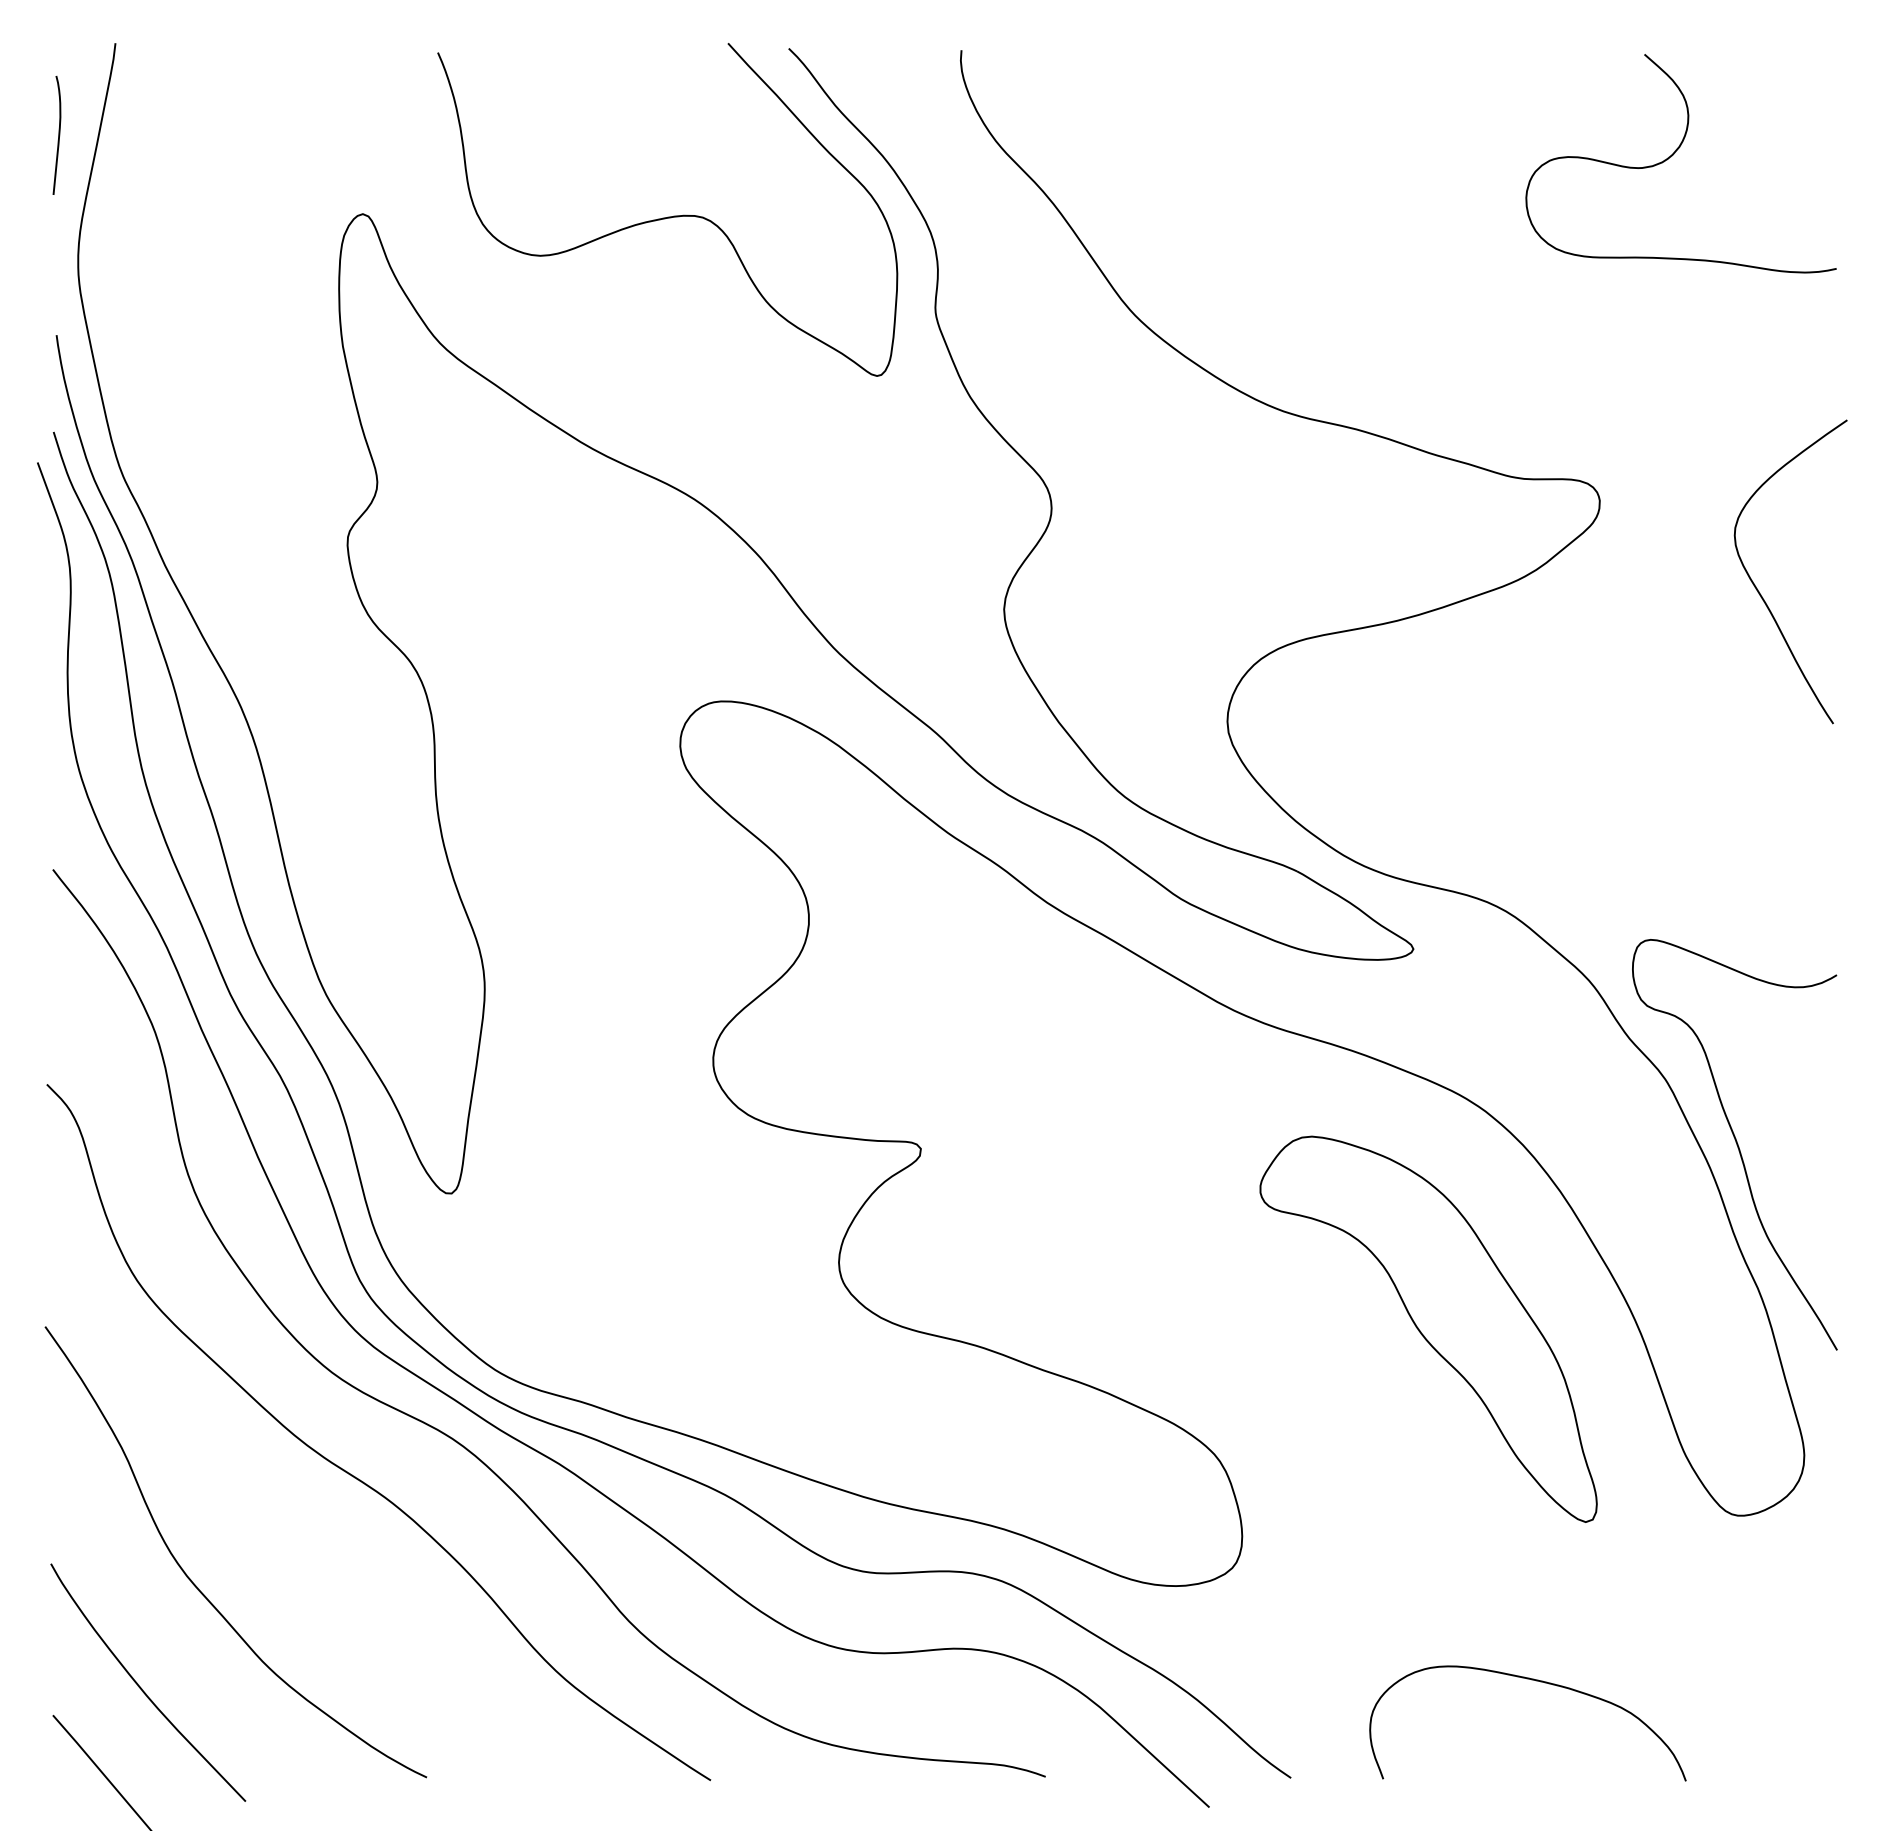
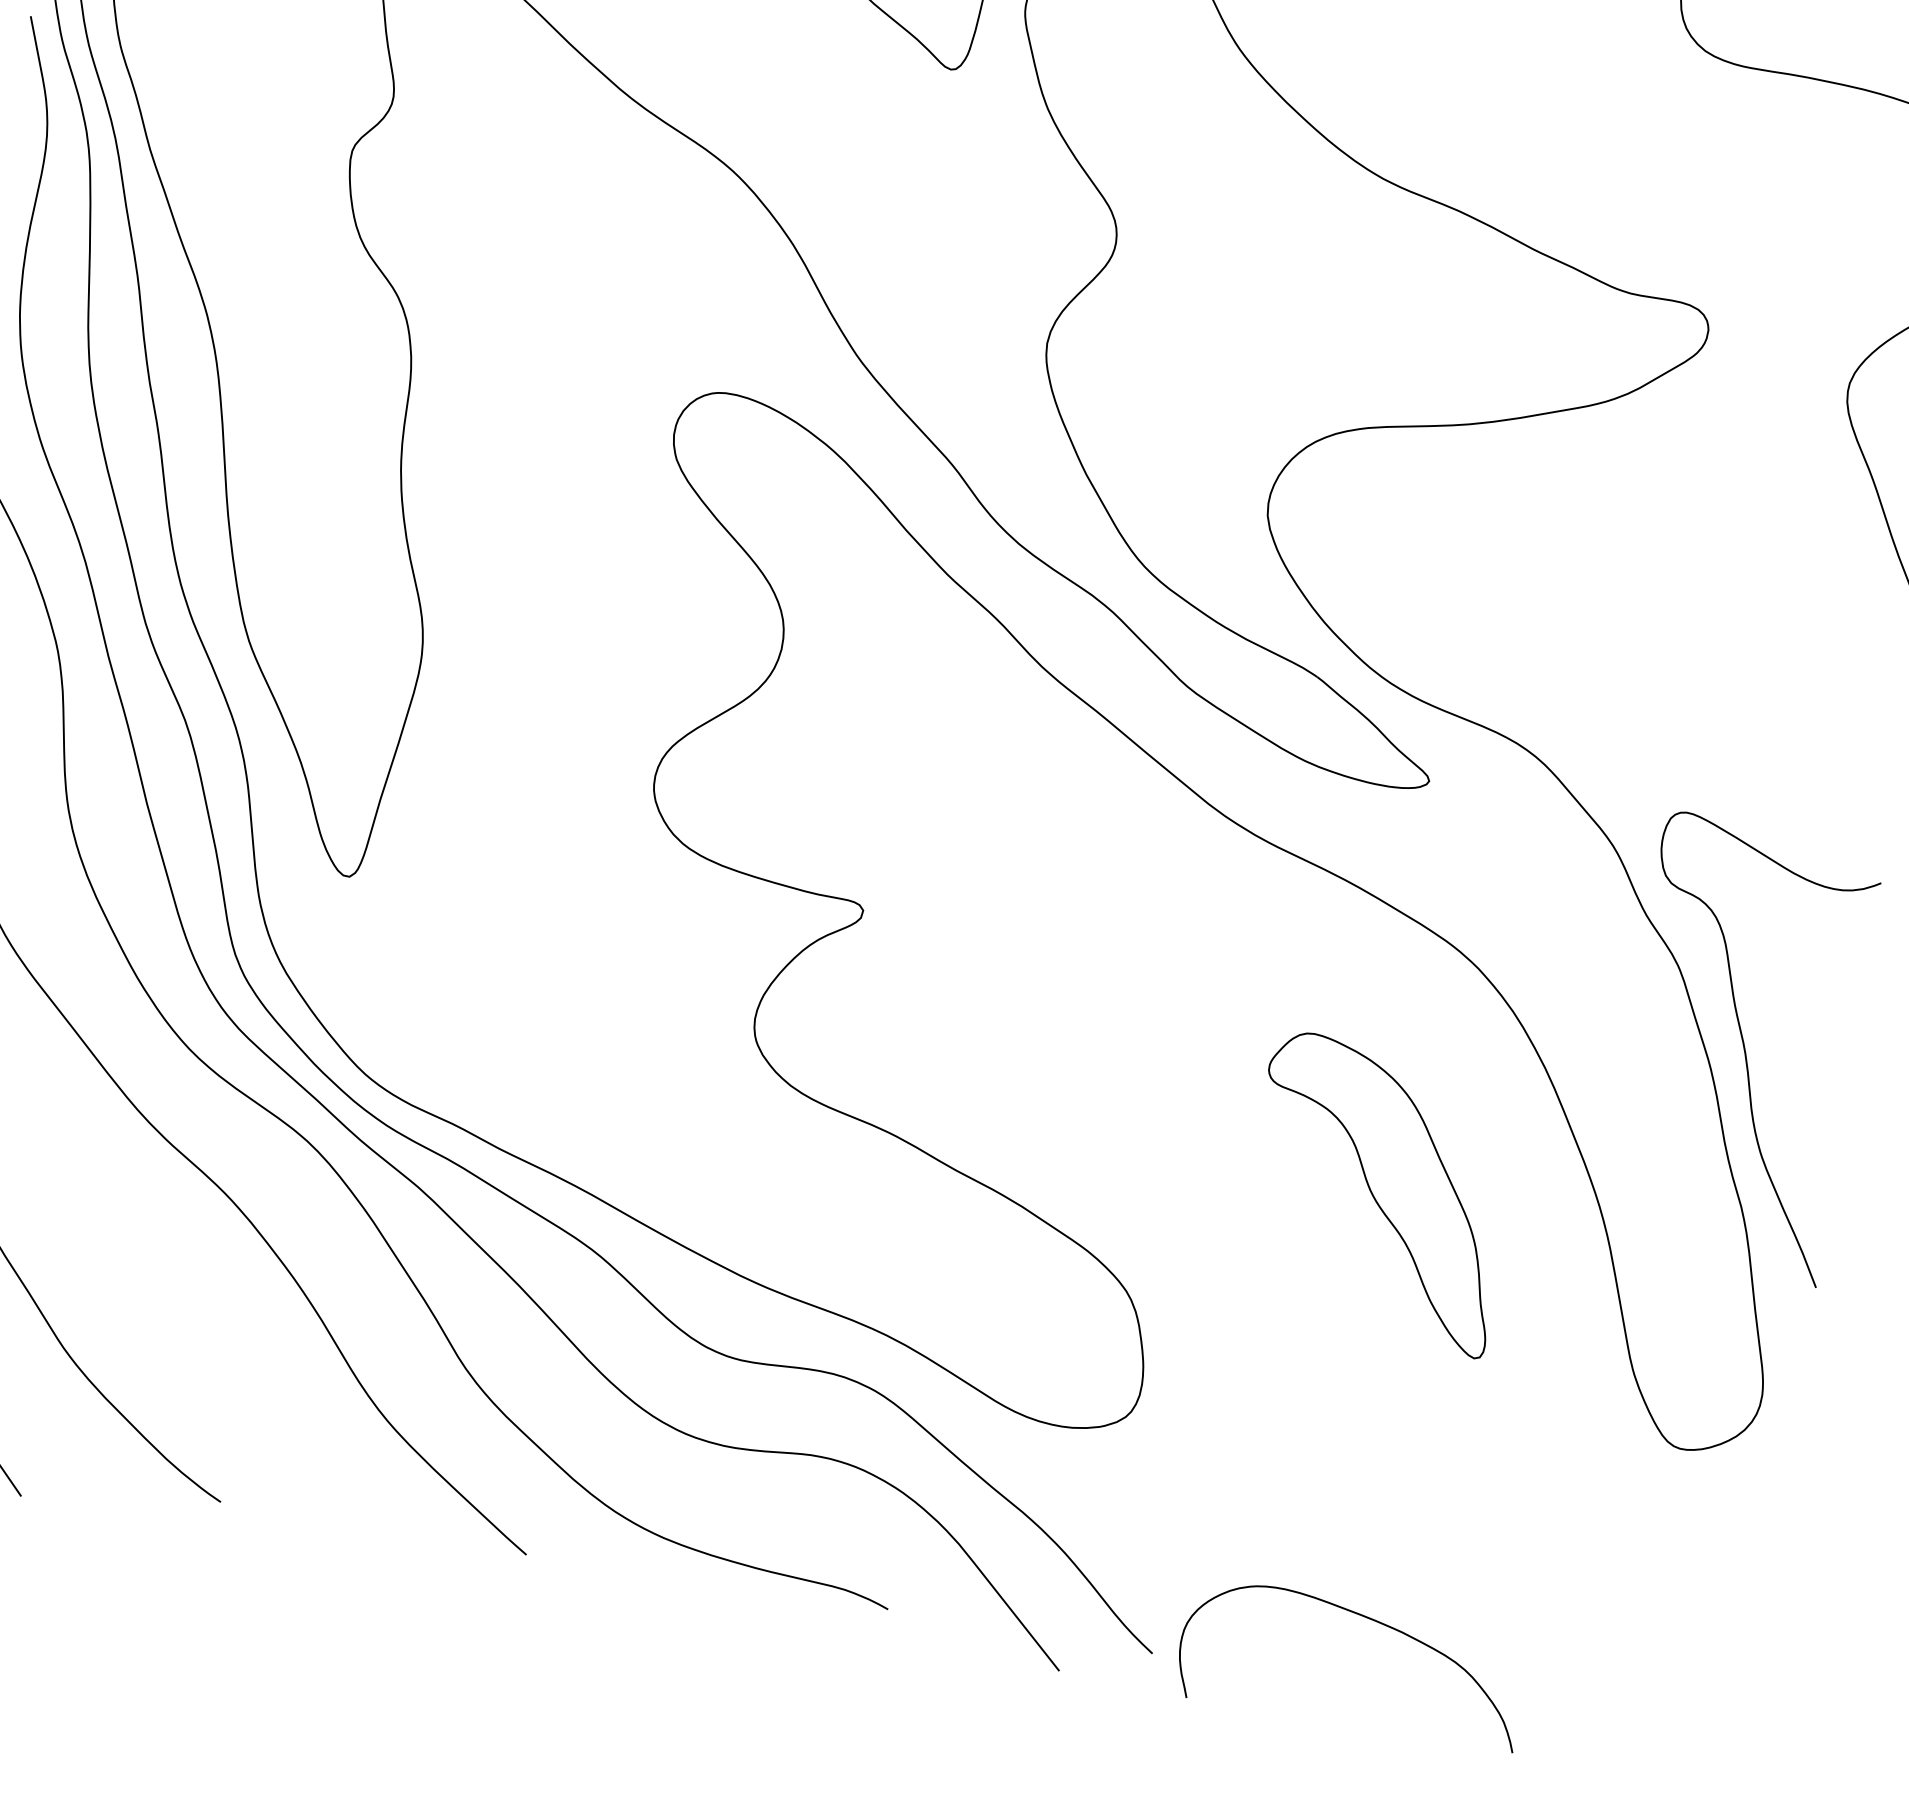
part: (1428, 1328) -> (1379, 1192), size x0.7
curve: (1536, 1681) -> (1368, 1619), moved

